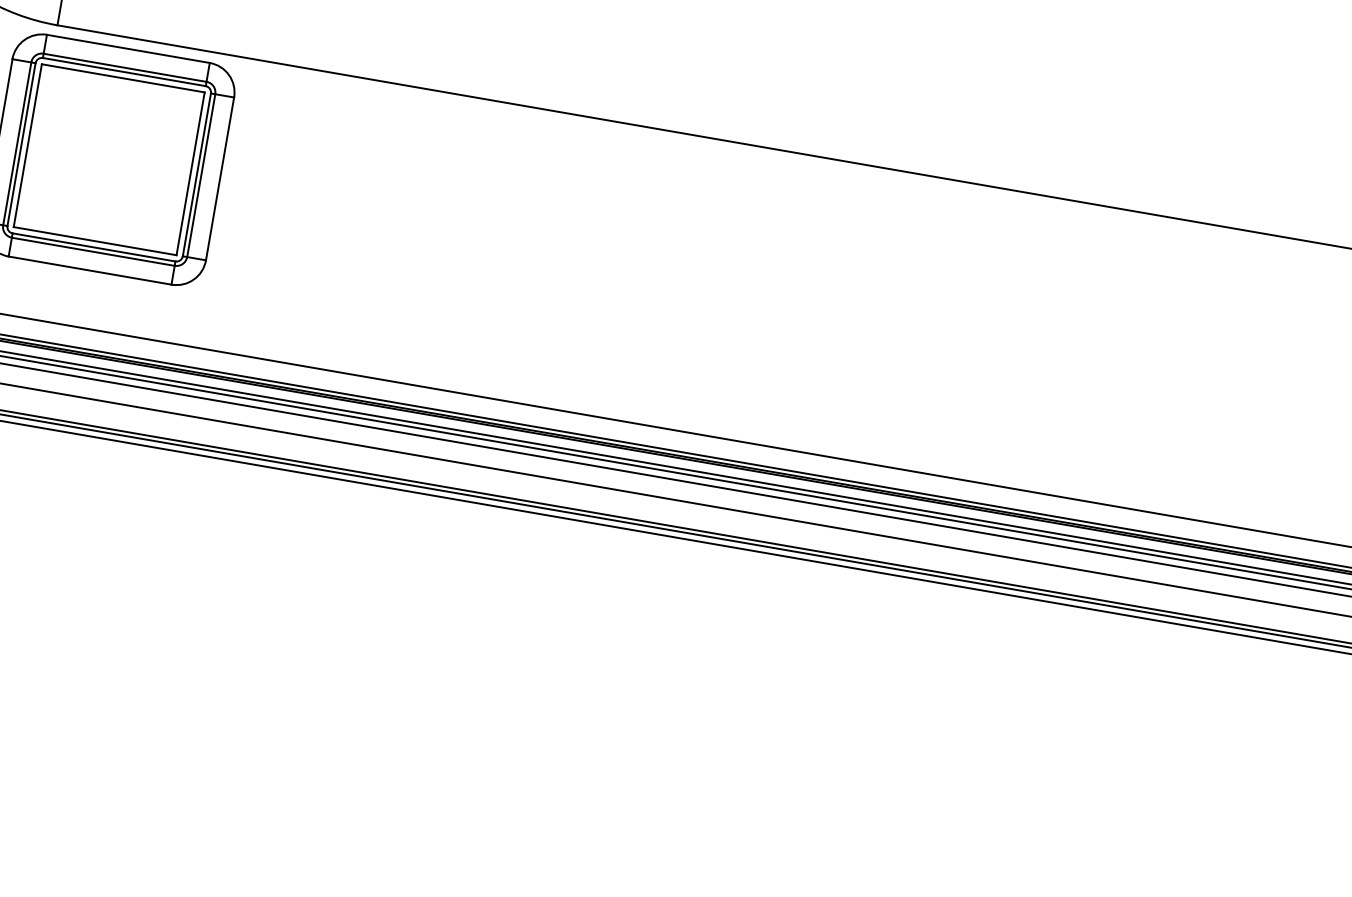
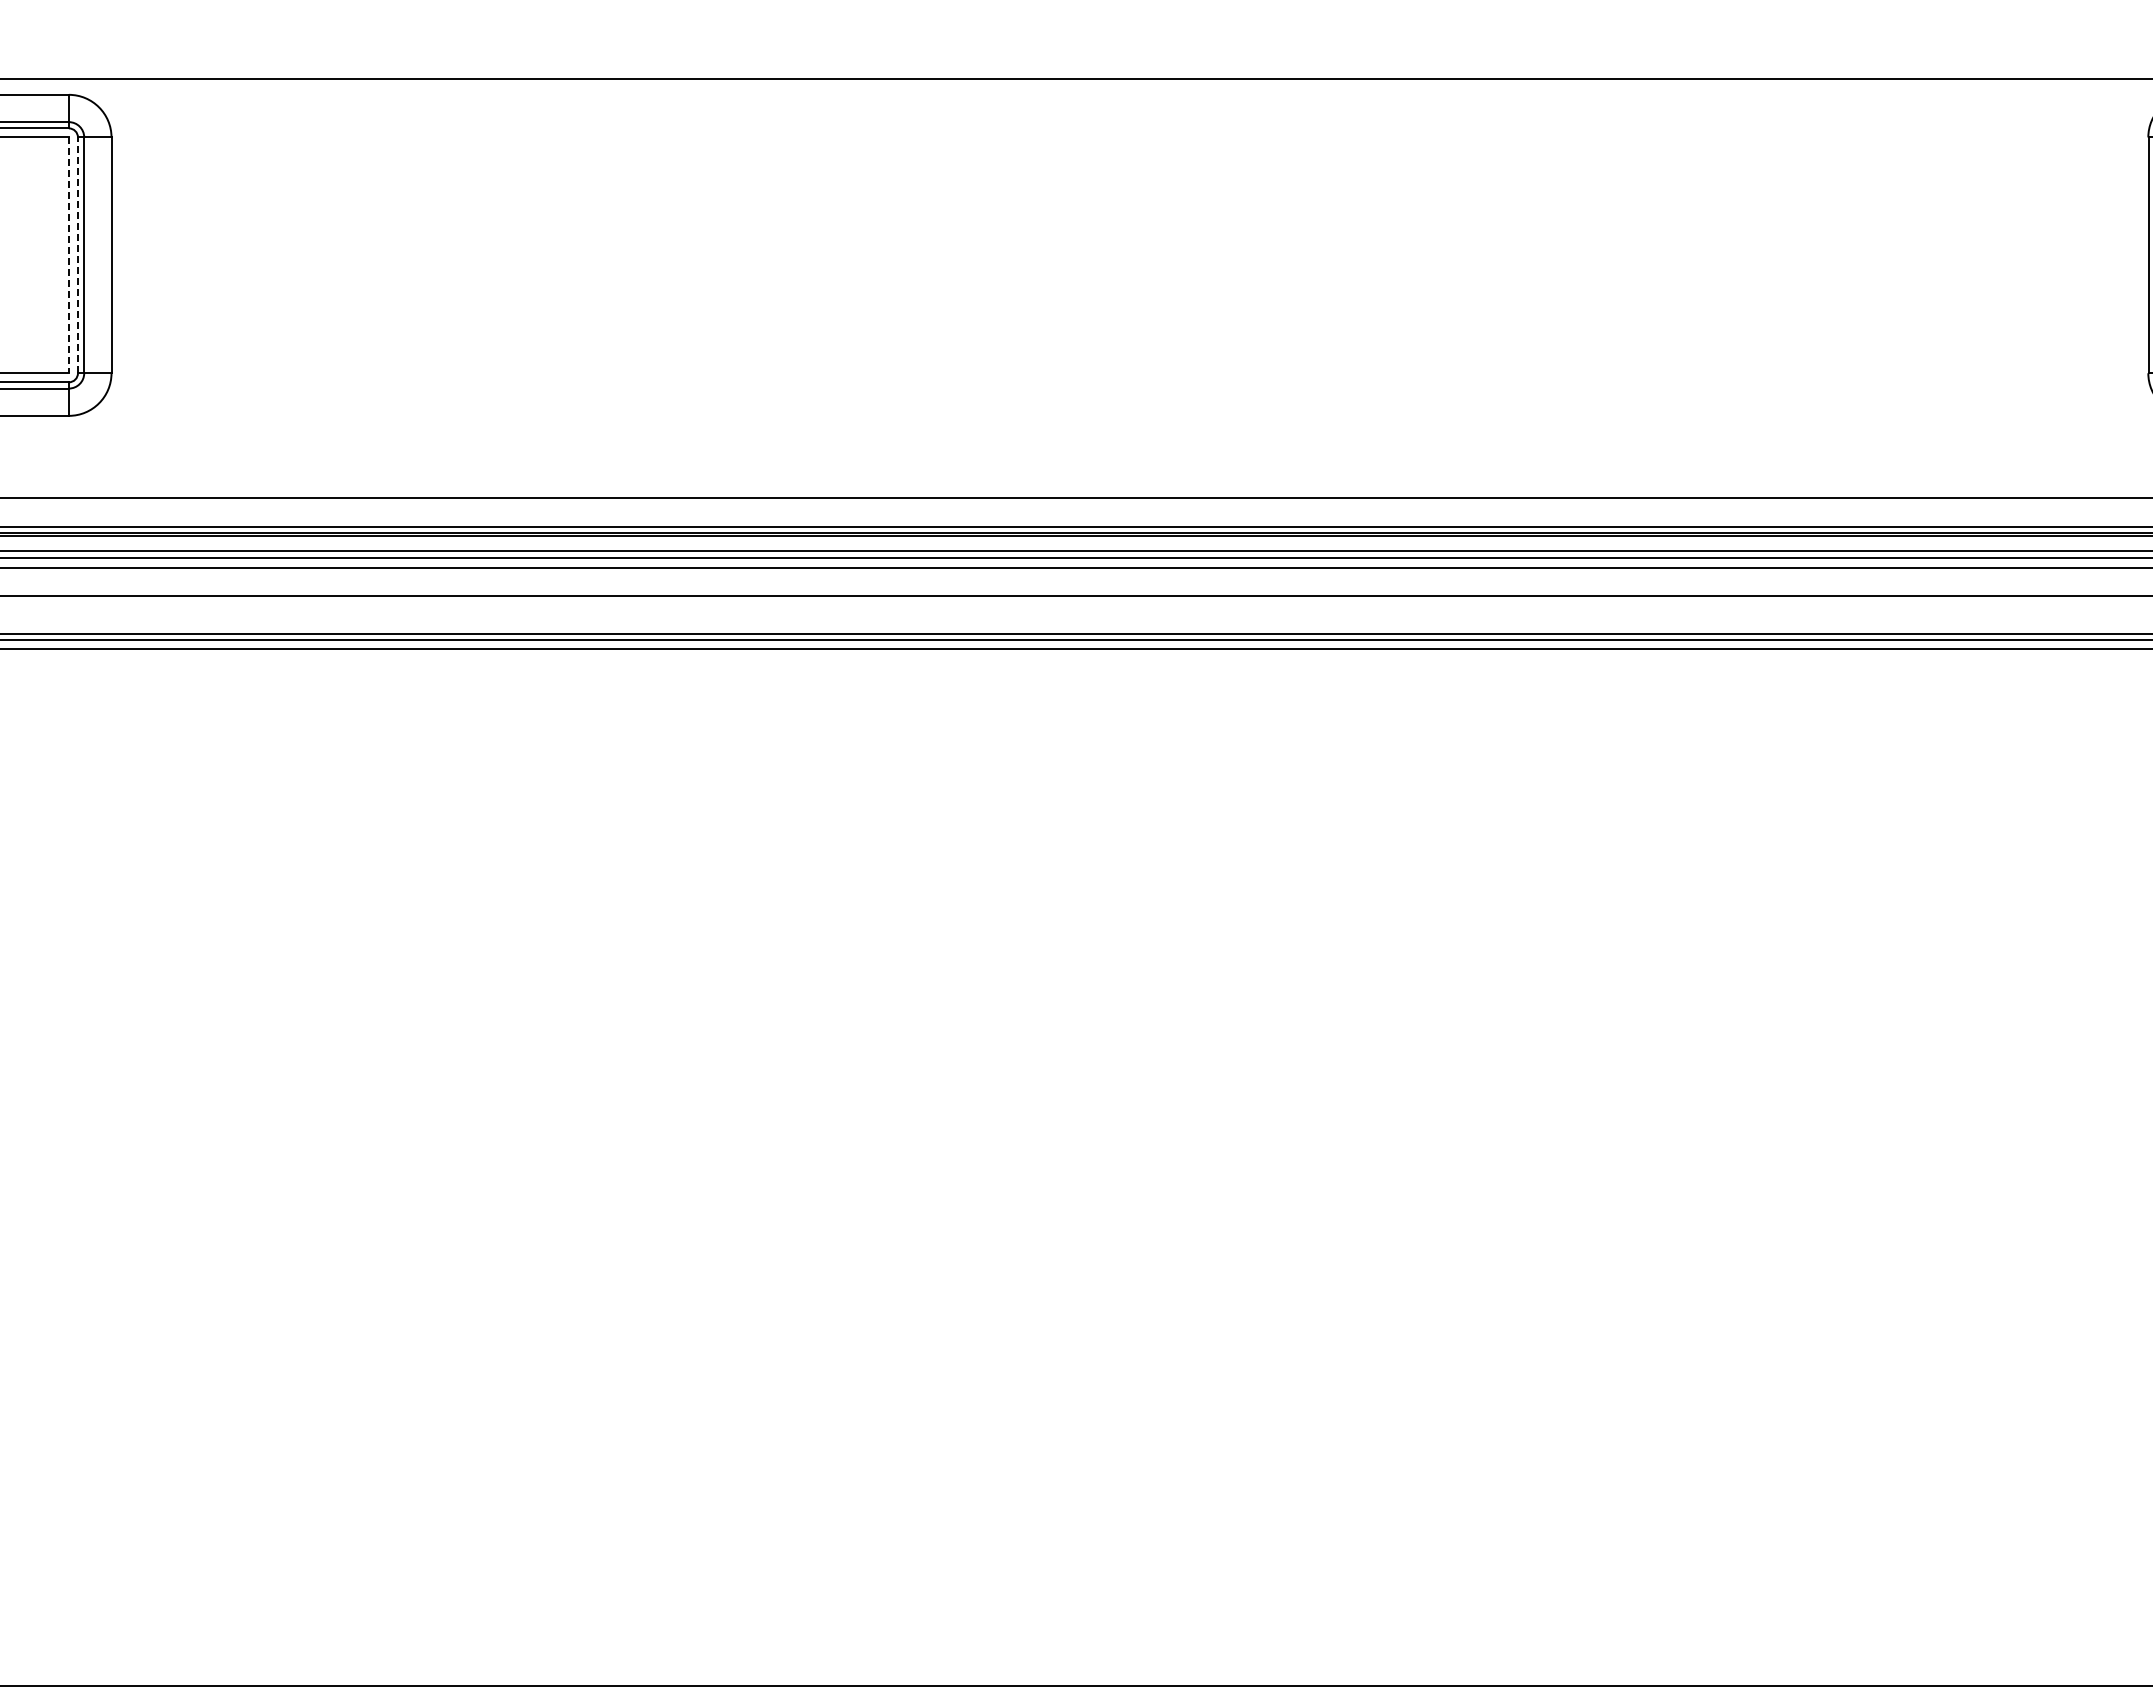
line: (190, 173) -> (68, 255), solid -> dashed
line: (196, 174) -> (77, 255), solid -> dashed

